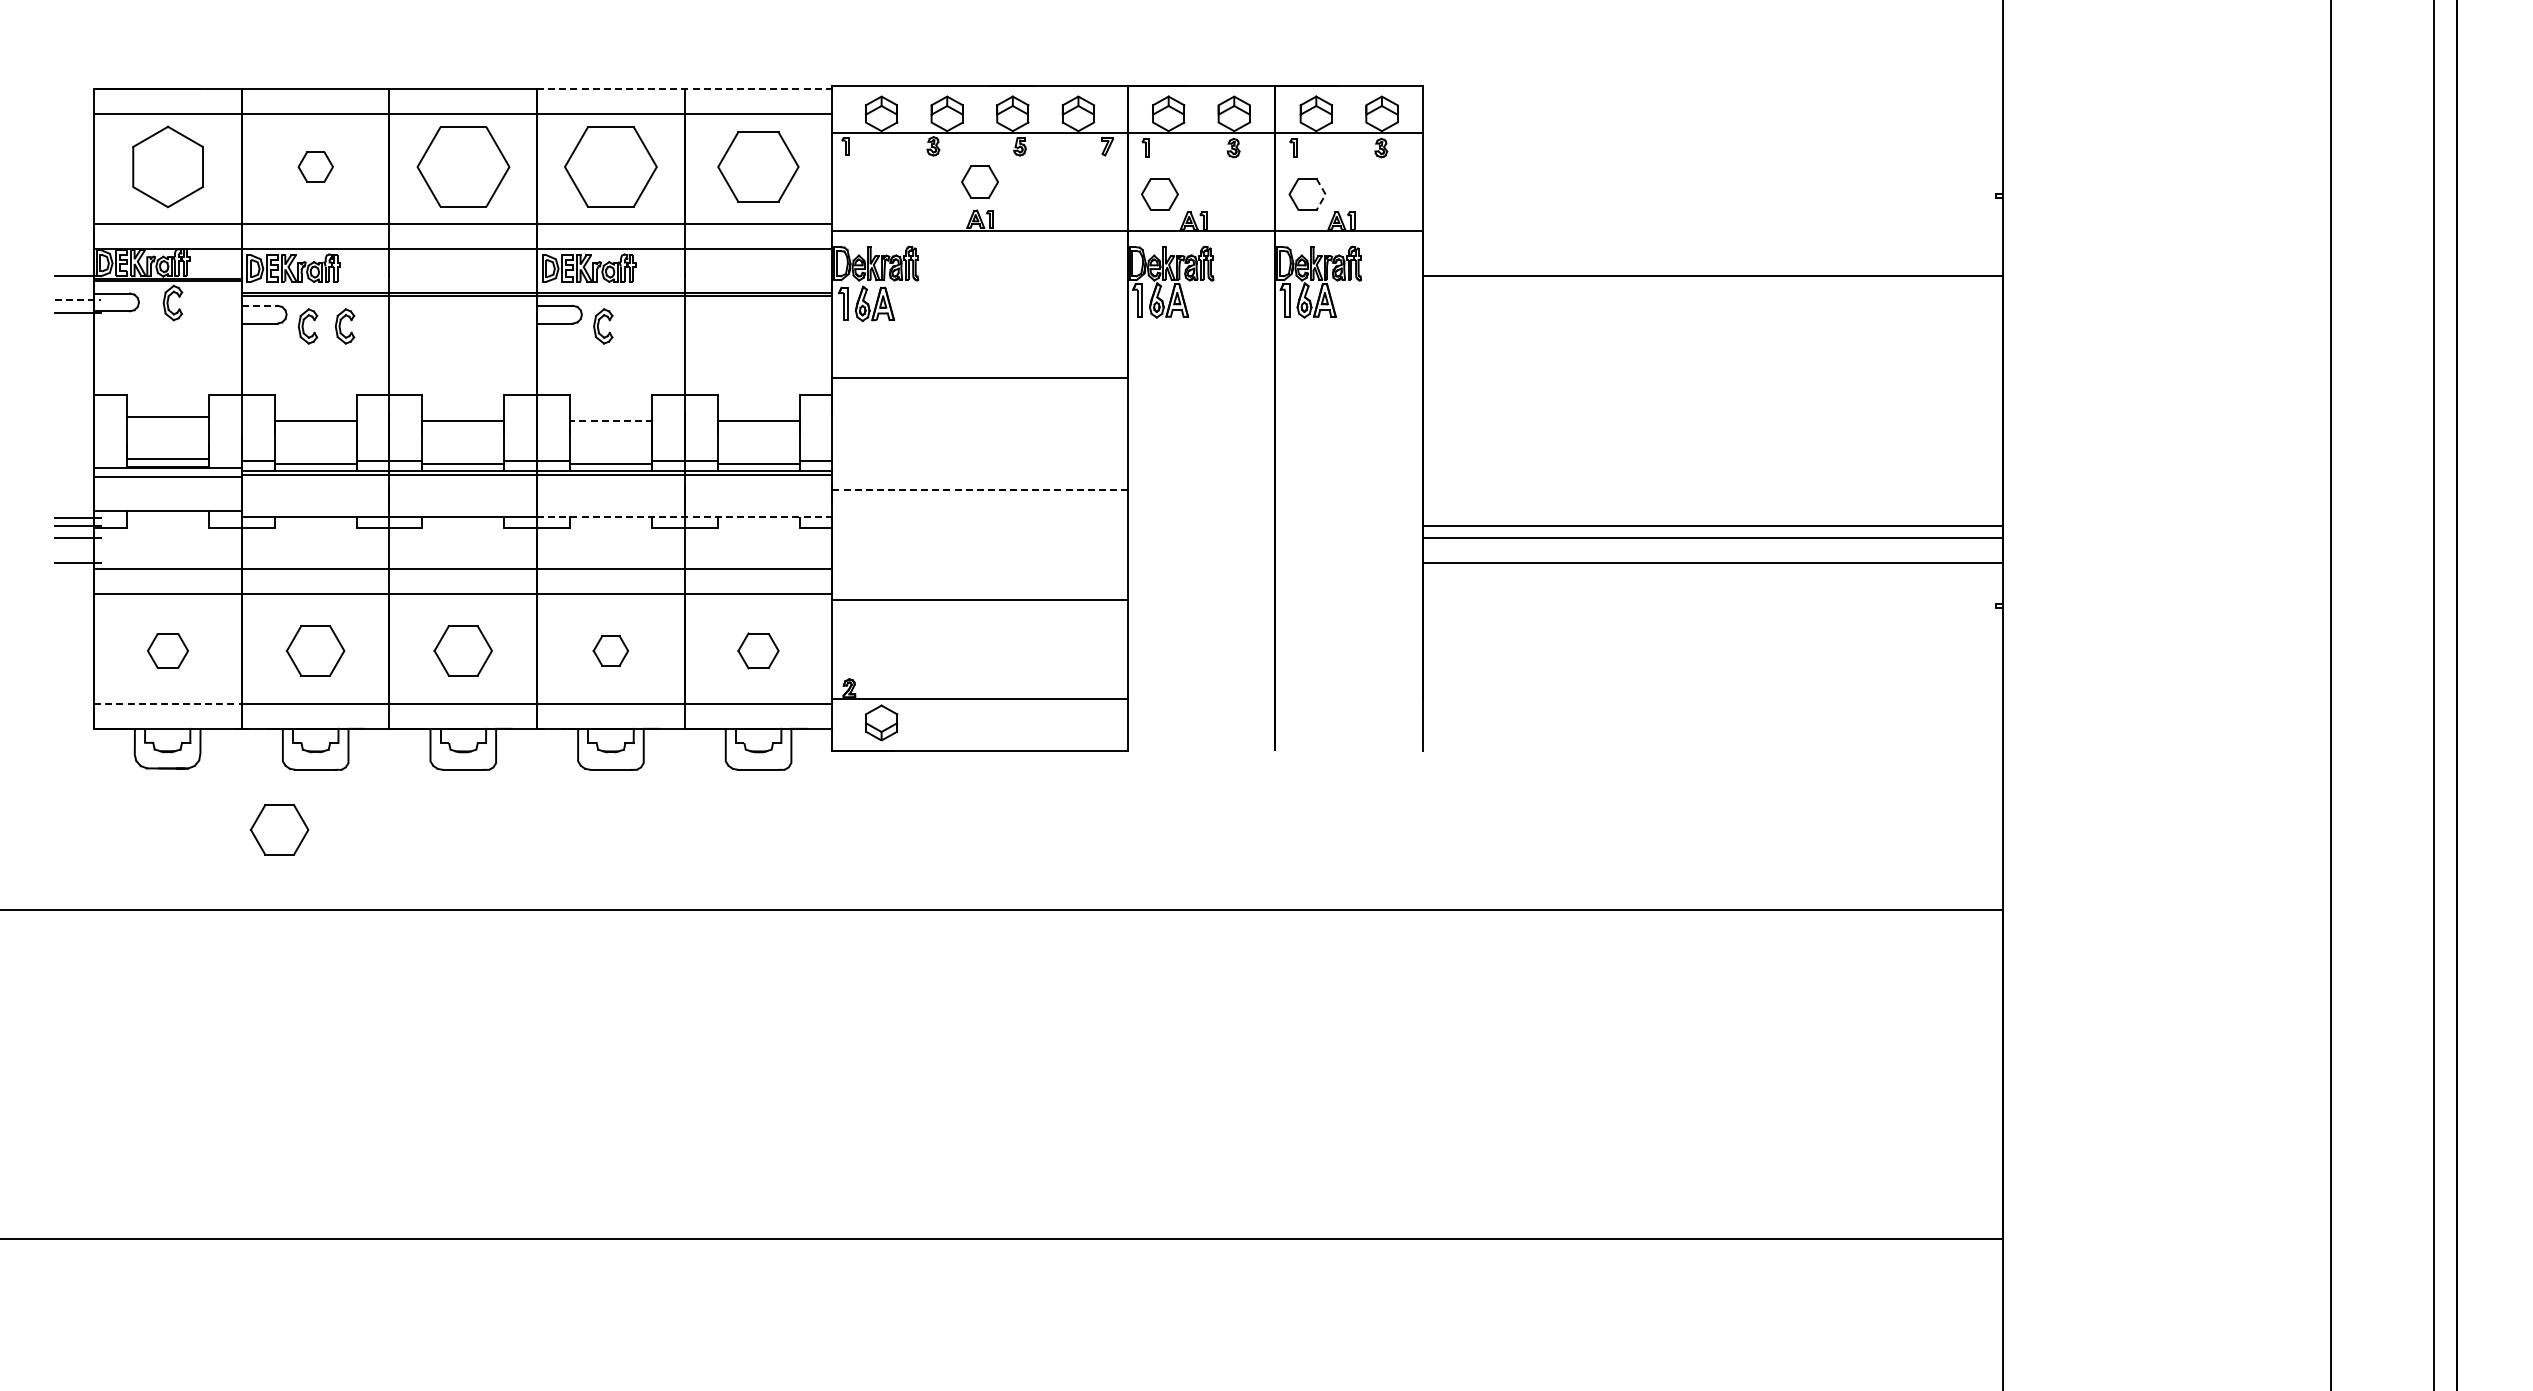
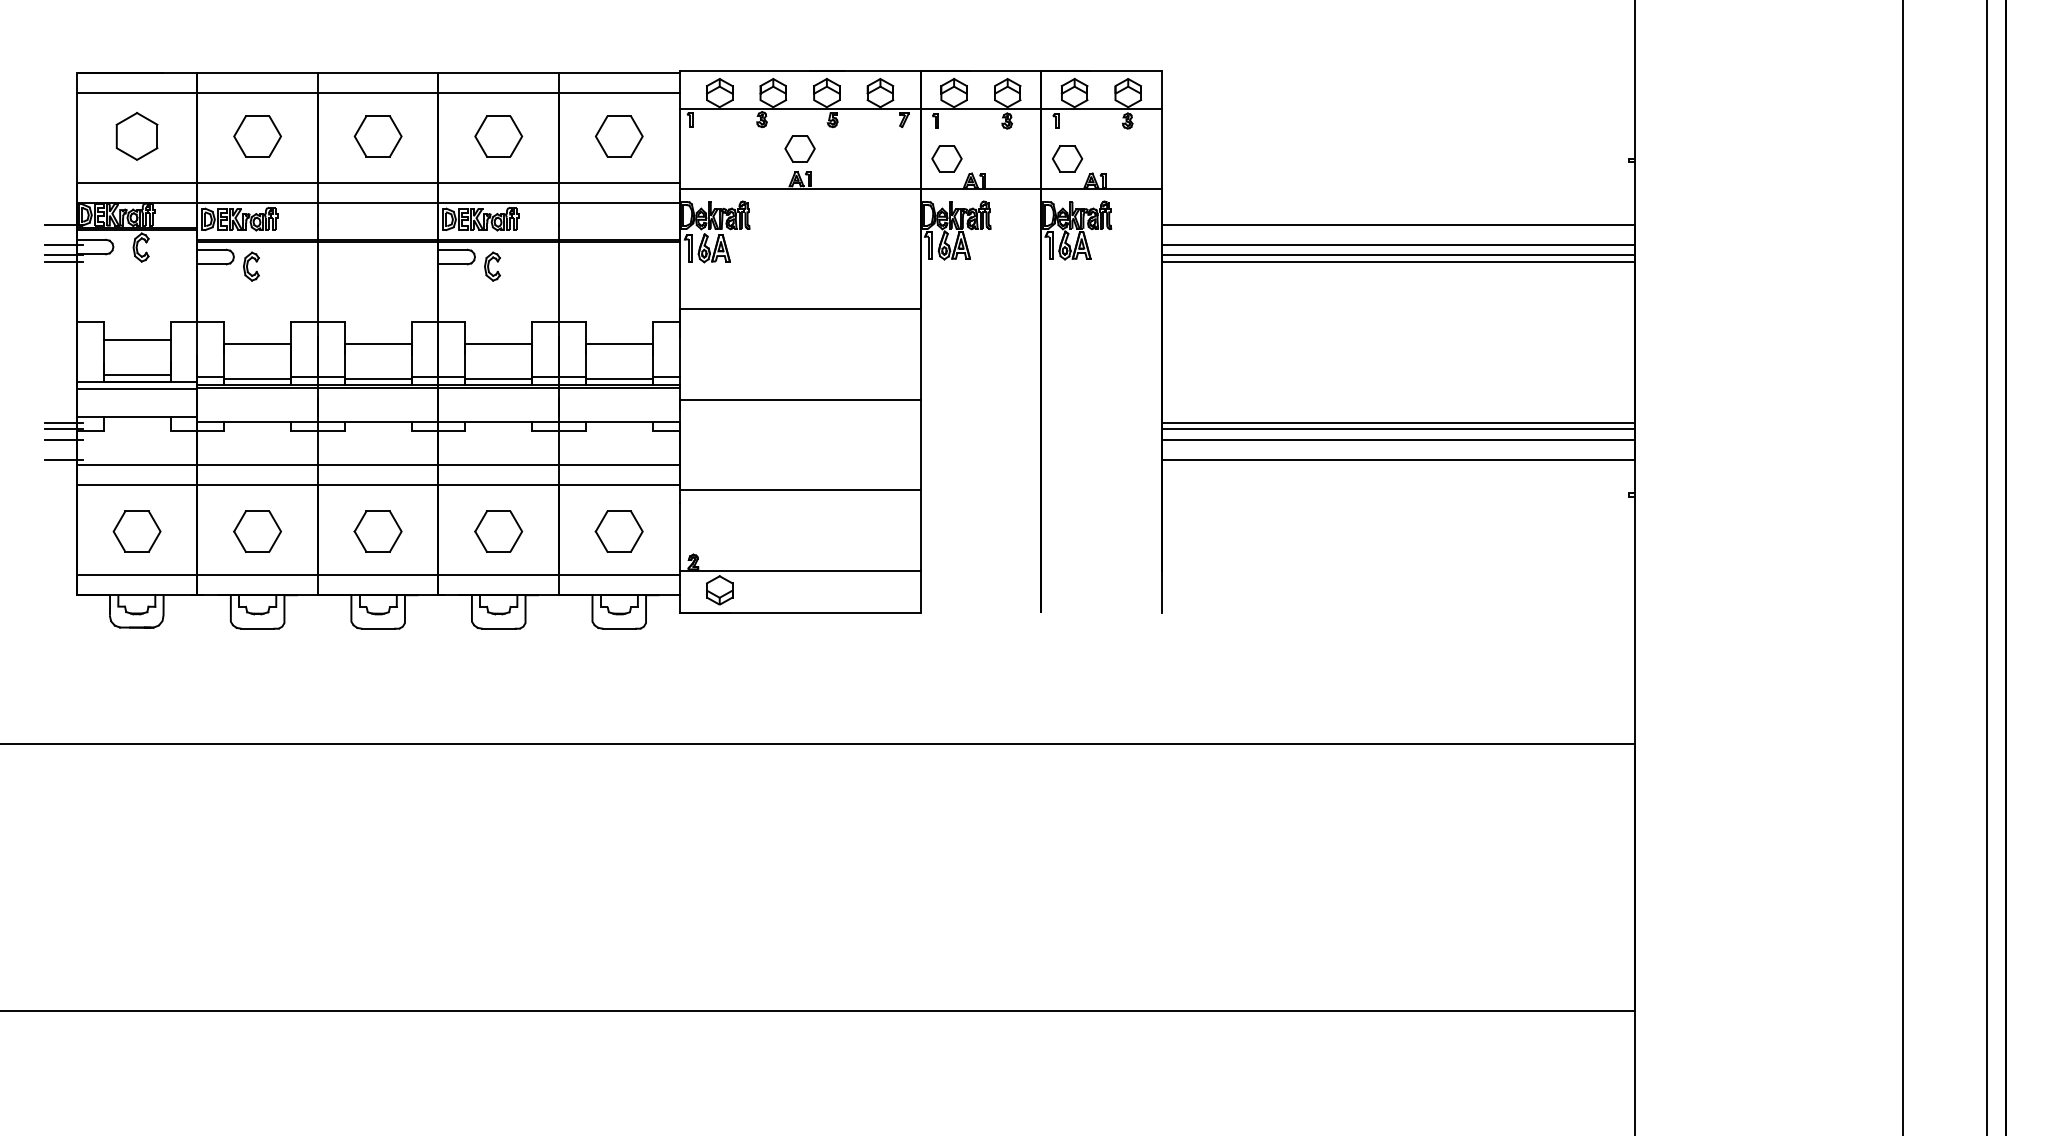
line: (684, 89) -> (558, 73), dashed -> solid
part: (167, 166) -> (136, 136), size x0.71
part: (315, 166) -> (257, 136), size x1.67
part: (462, 166) -> (377, 136), size x0.62
part: (610, 166) -> (498, 136), size x0.62
part: (758, 166) -> (619, 136), size x0.71
line: (1325, 194) -> (1082, 158), dashed -> solid
line: (78, 300) -> (63, 245), dashed -> solid
line: (1712, 300) -> (1398, 245), added
line: (259, 305) -> (211, 249), dashed -> solid
line: (1712, 312) -> (1398, 255), added
line: (77, 320) -> (63, 261), added
line: (1712, 320) -> (1398, 261), added
part: (344, 326) -> (281, 266), removed
line: (604, 421) -> (493, 344), dashed -> solid
line: (980, 489) -> (800, 399), dashed -> solid
line: (684, 516) -> (558, 421), dashed -> solid
line: (1712, 517) -> (1398, 422), added
part: (167, 650) -> (136, 531), size x1.43
part: (610, 650) -> (498, 531), size x1.67
part: (758, 650) -> (619, 531), size x1.43
line: (168, 704) -> (137, 575), dashed -> solid
part: (279, 829) -> (228, 677), removed

